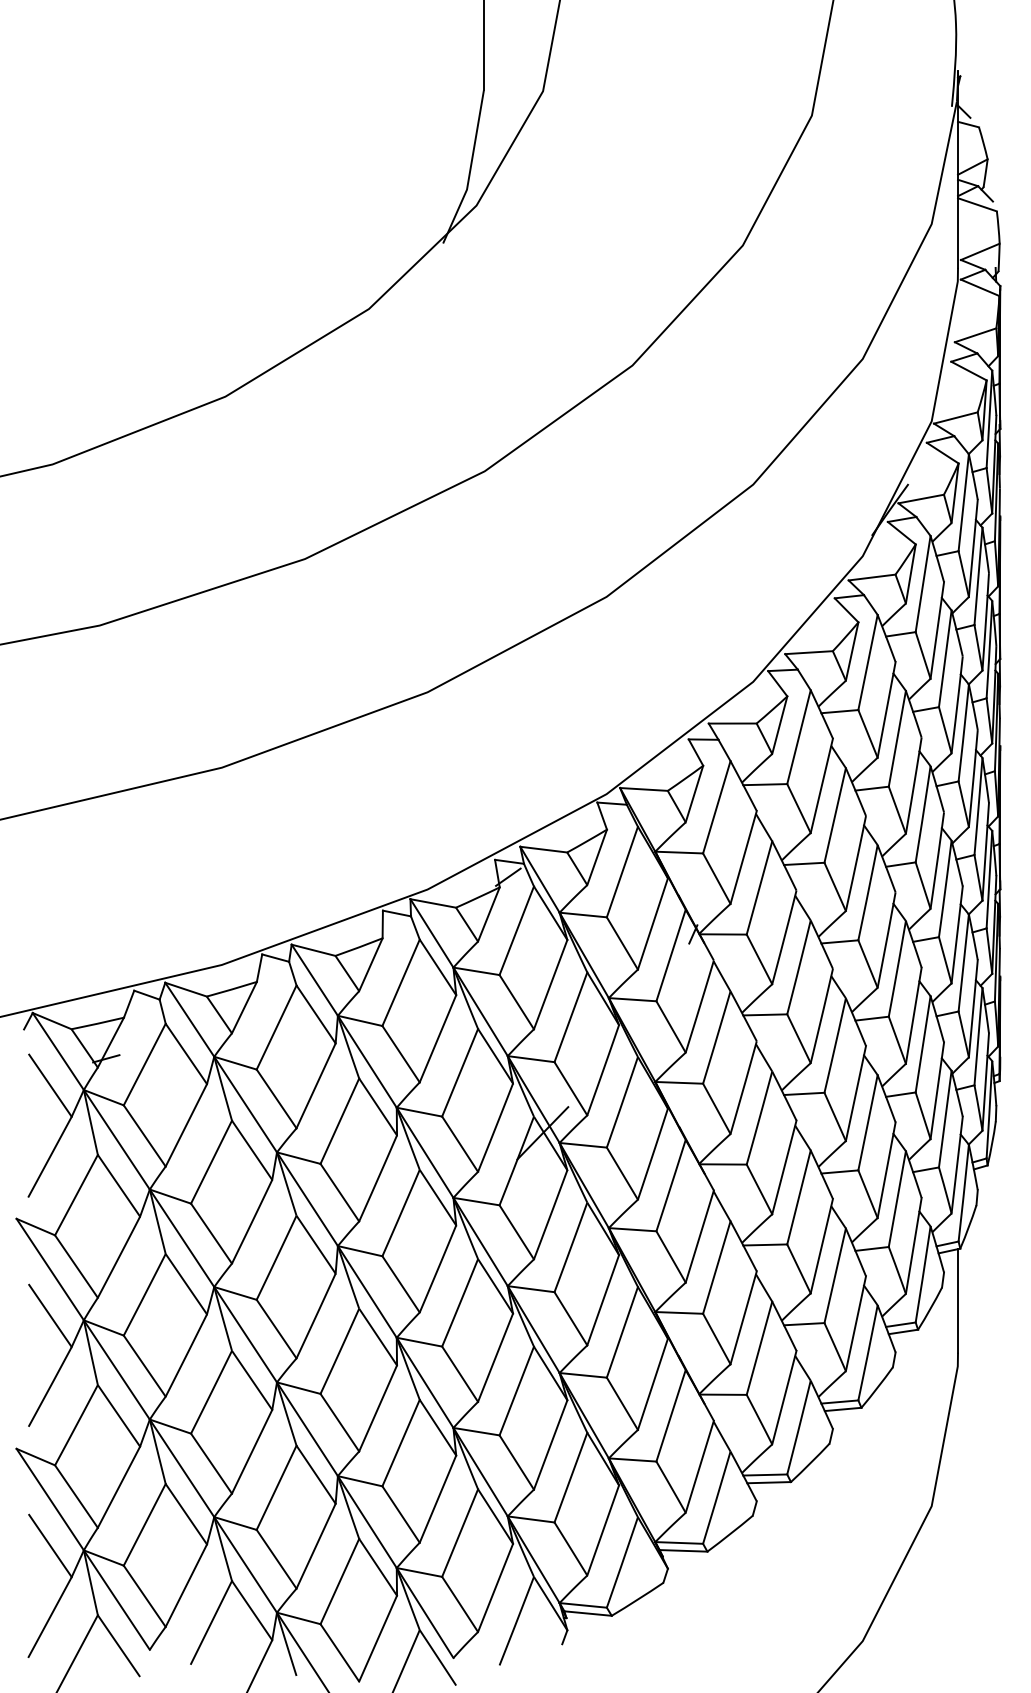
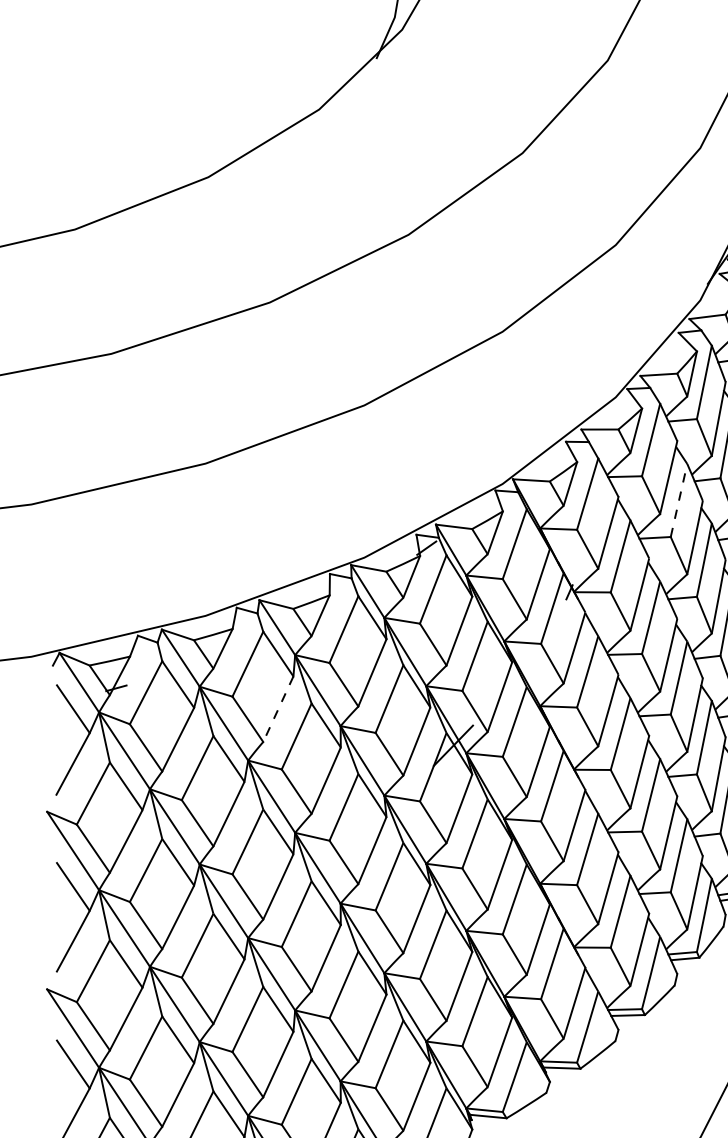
line: (835, 815) -> (679, 500), solid -> dashed
line: (316, 1085) -> (278, 708), solid -> dashed

